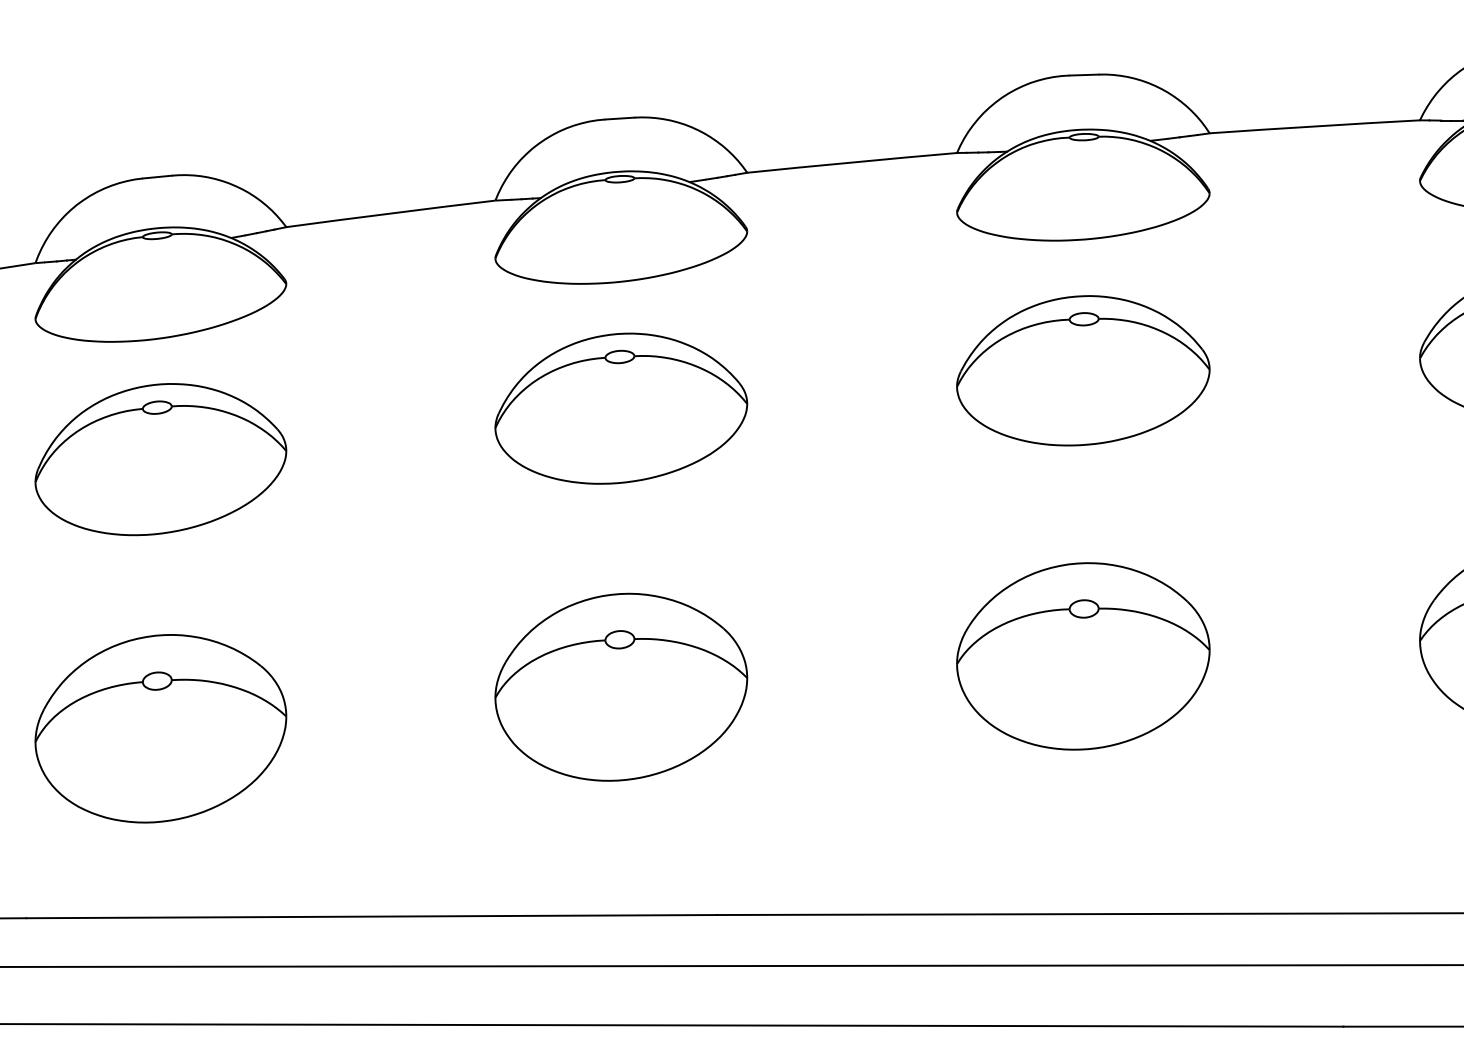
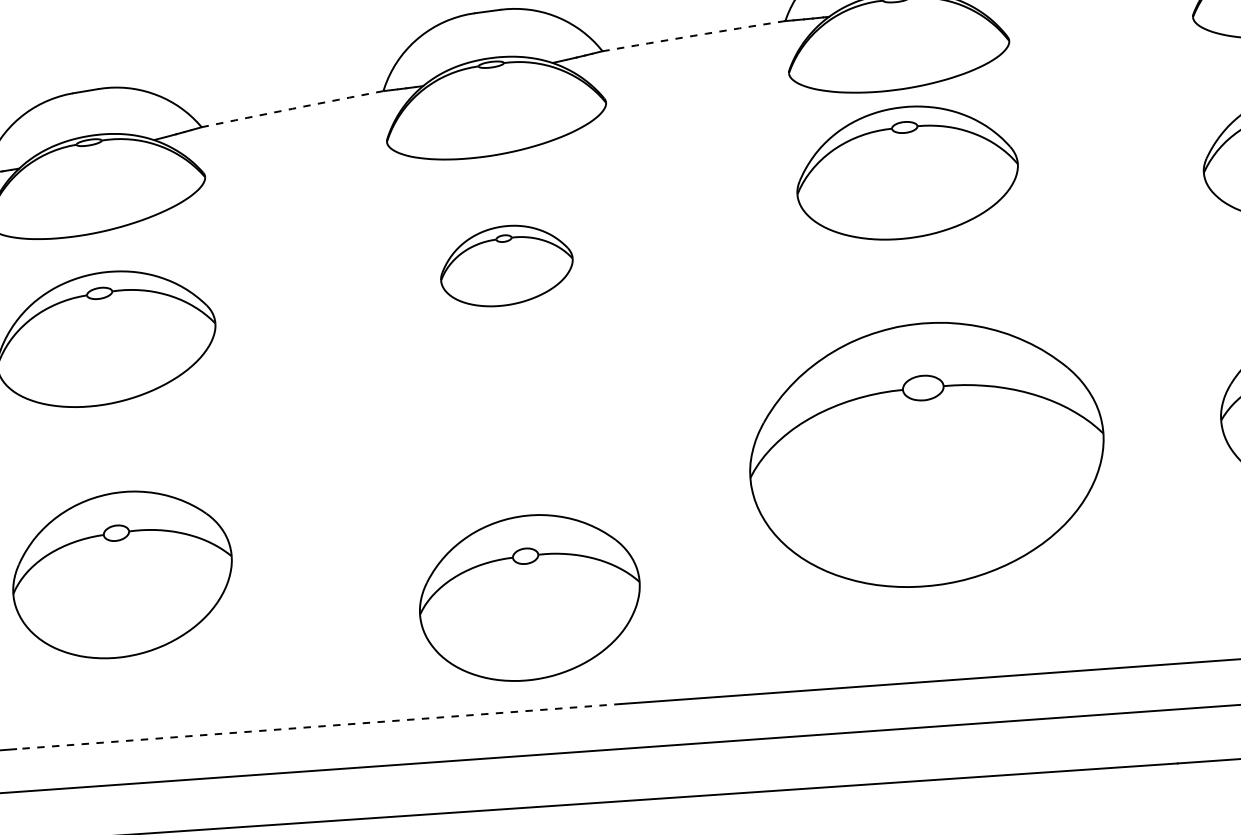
arc: (852, 162) -> (694, 35), solid -> dashed
arc: (390, 213) -> (292, 108), solid -> dashed
part: (1083, 370) -> (907, 172), moved
part: (621, 408) -> (506, 265), size x0.6
part: (1083, 656) -> (927, 454), size x1.6
part: (621, 686) -> (529, 597), moved
line: (371, 916) -> (318, 726), solid -> dashed

